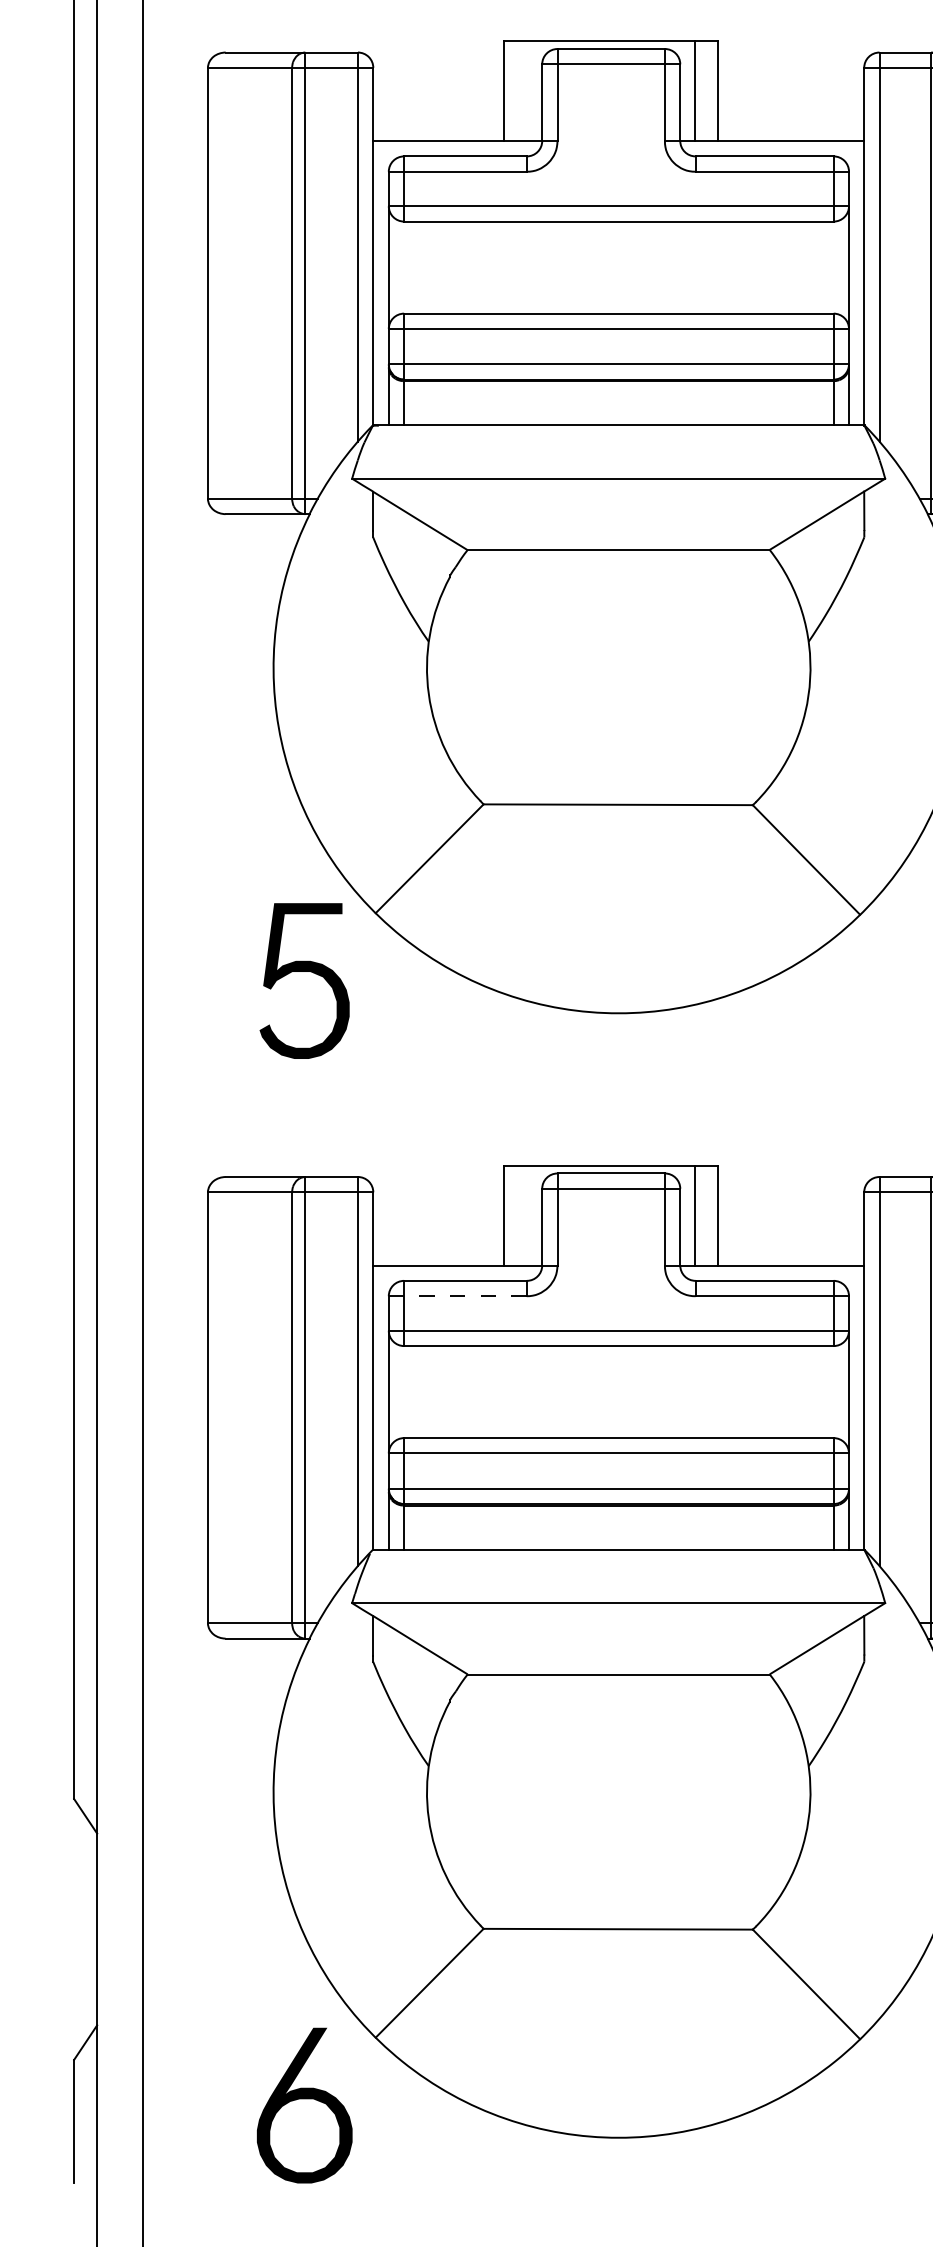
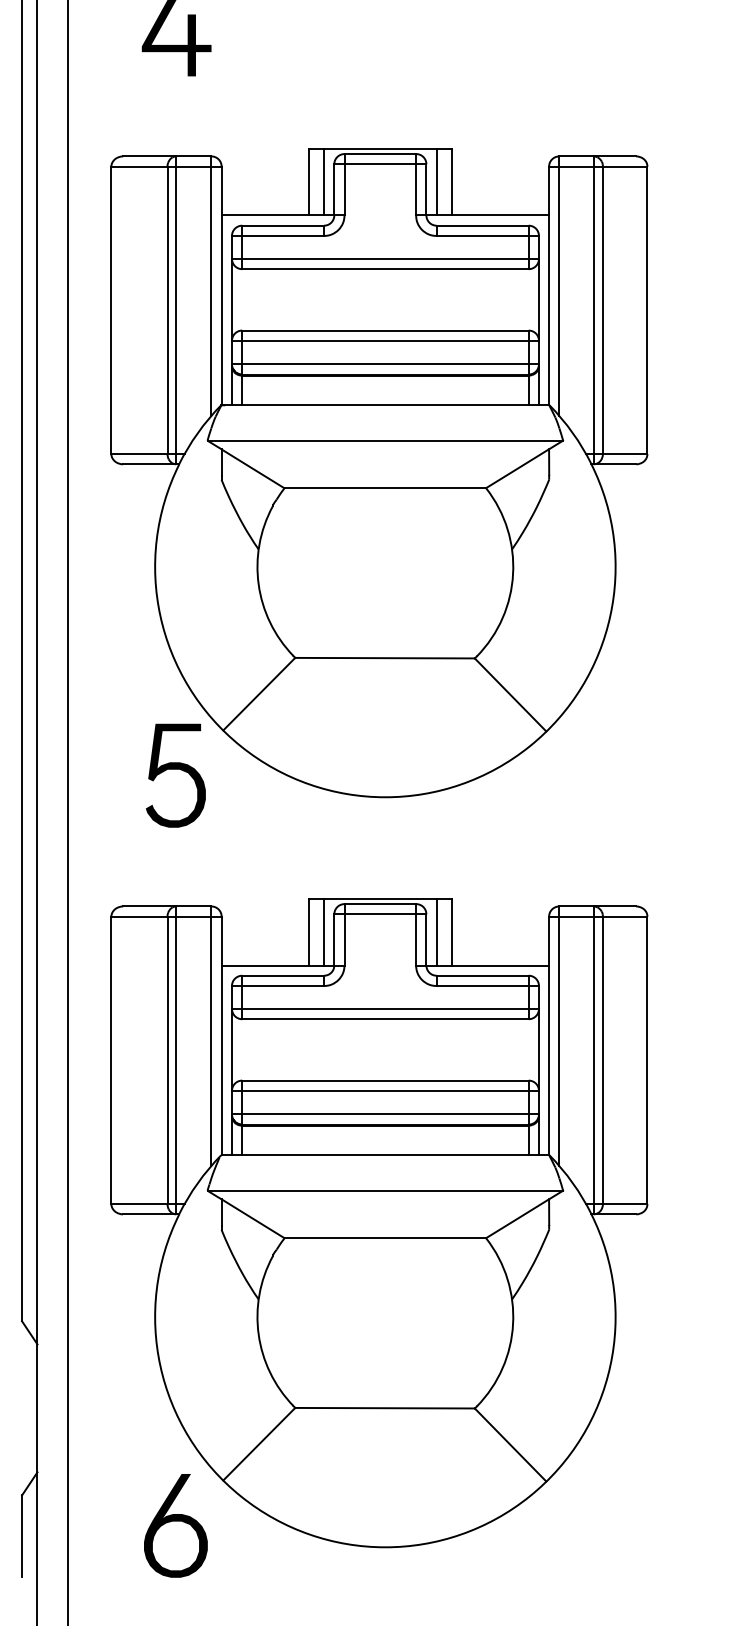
line: (525, 90) -> (323, 181), added
line: (525, 1214) -> (323, 931), added
line: (457, 1295) -> (277, 985), dashed -> solid

